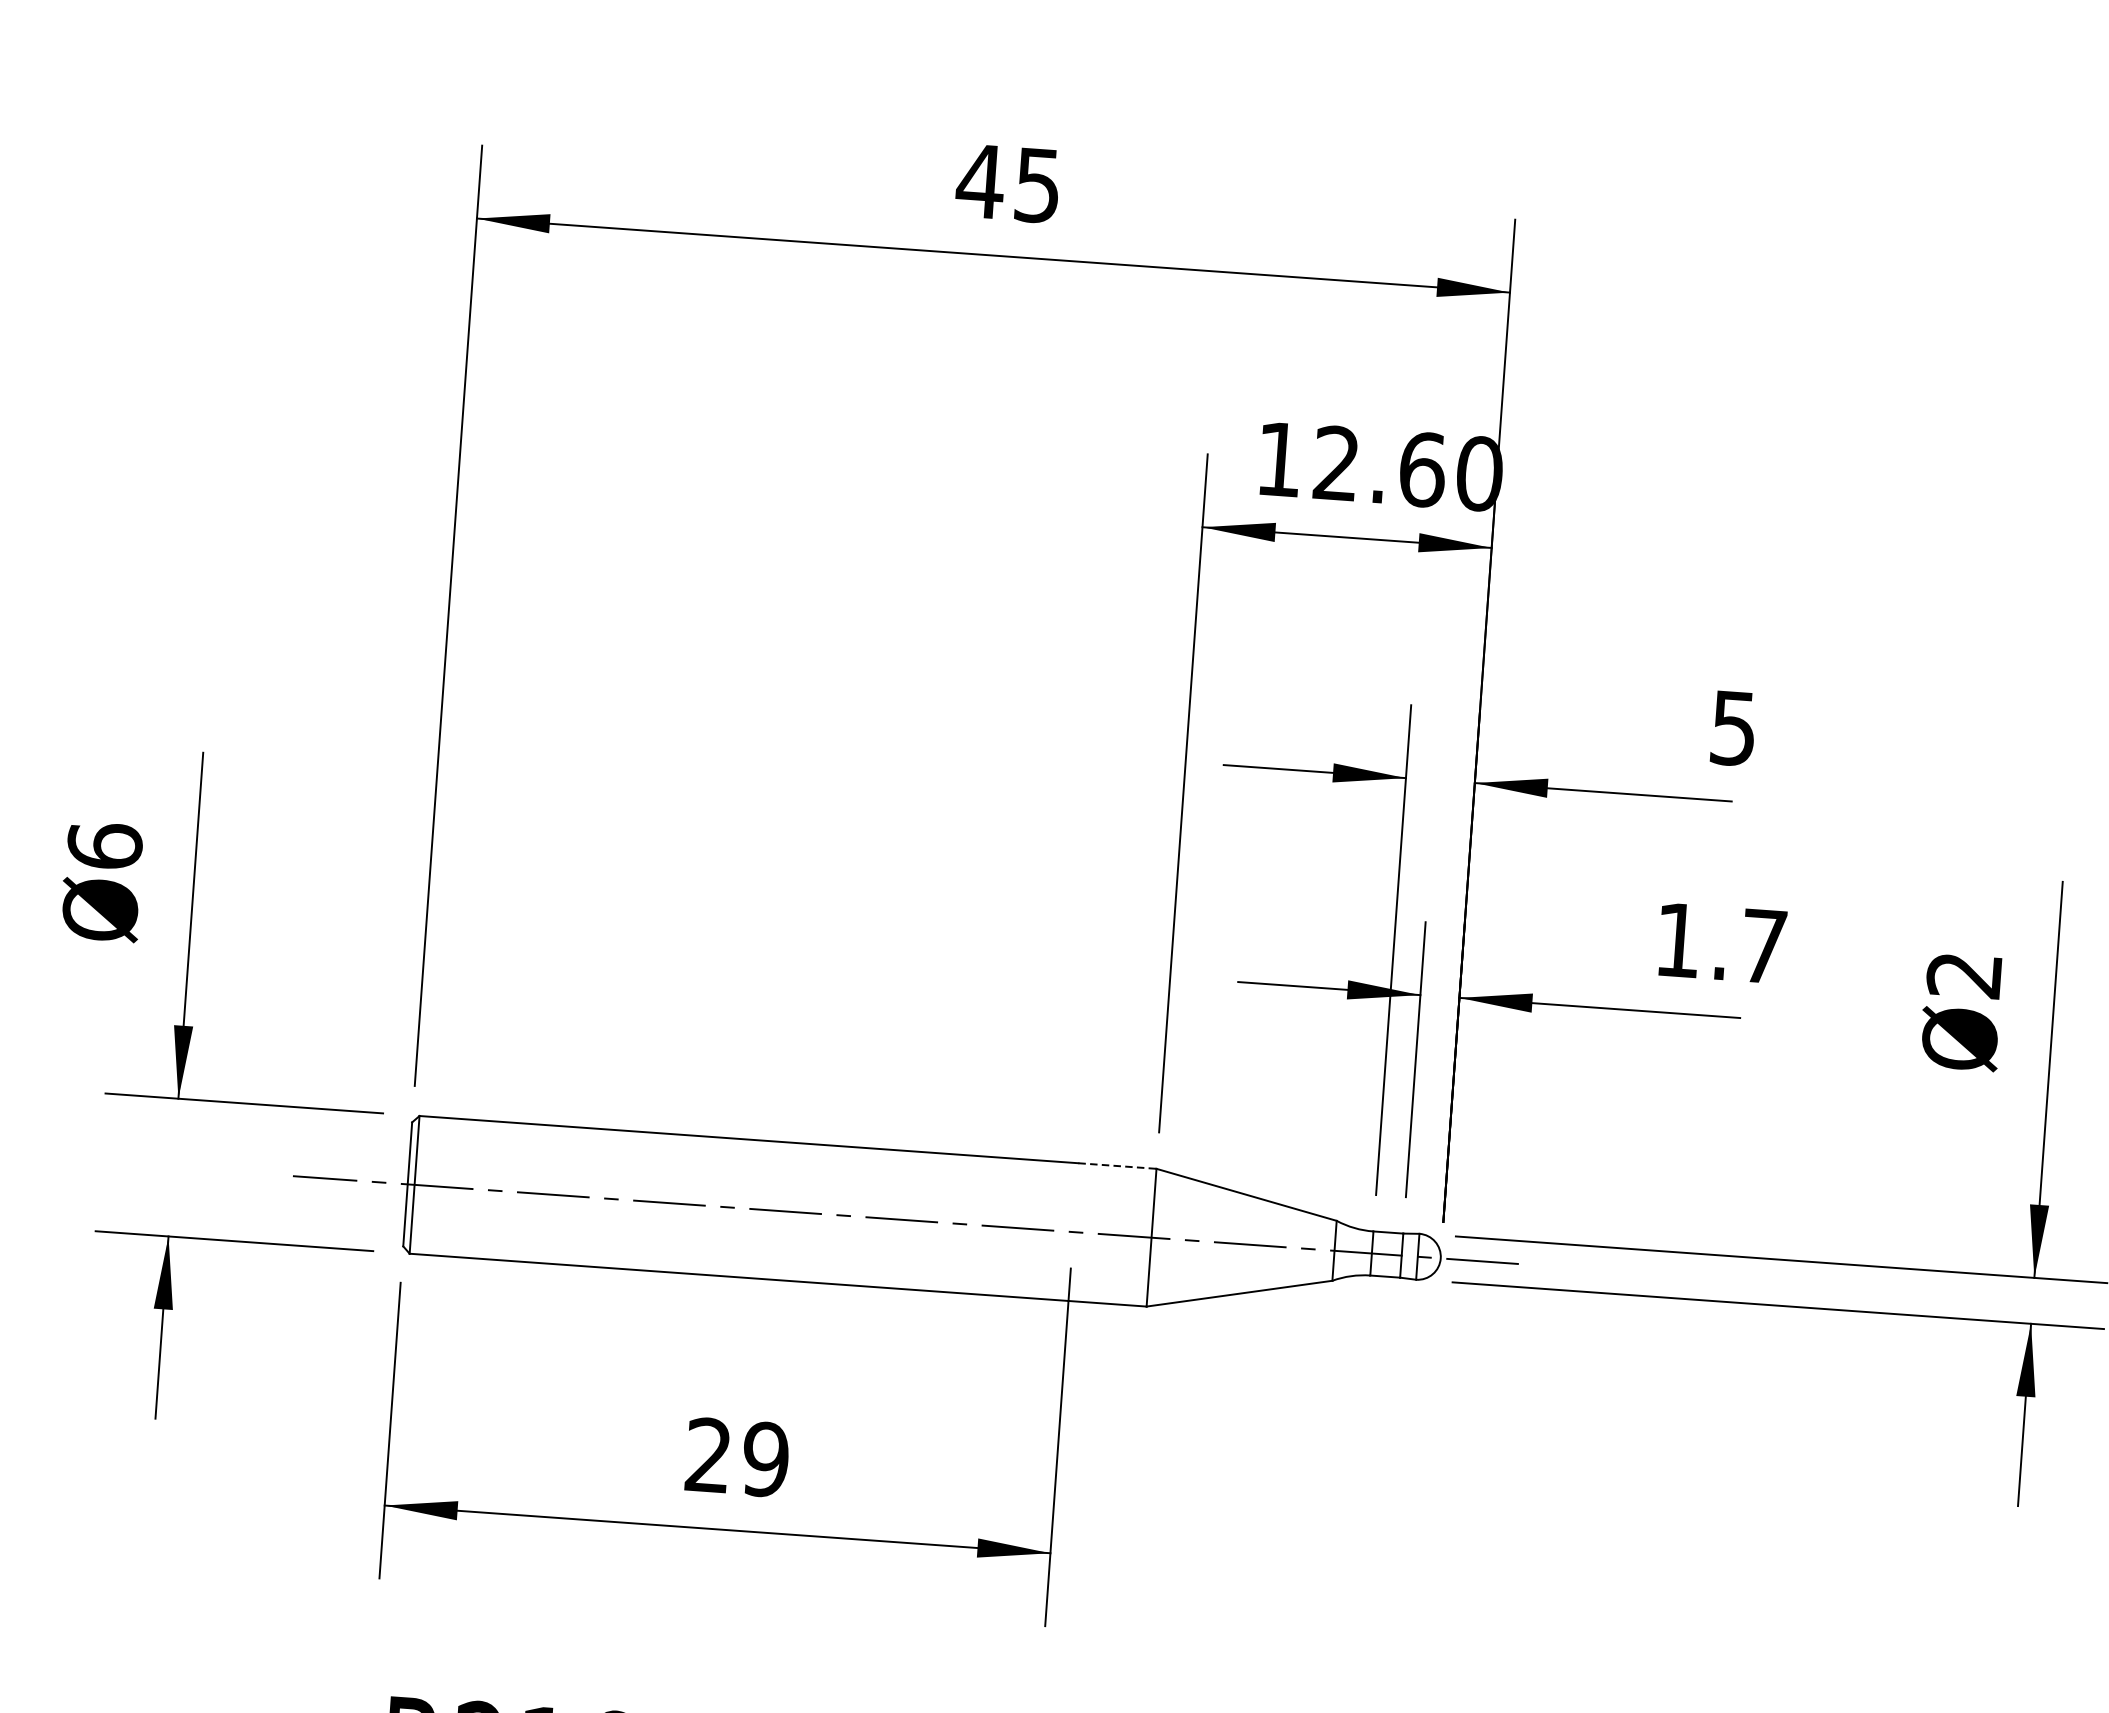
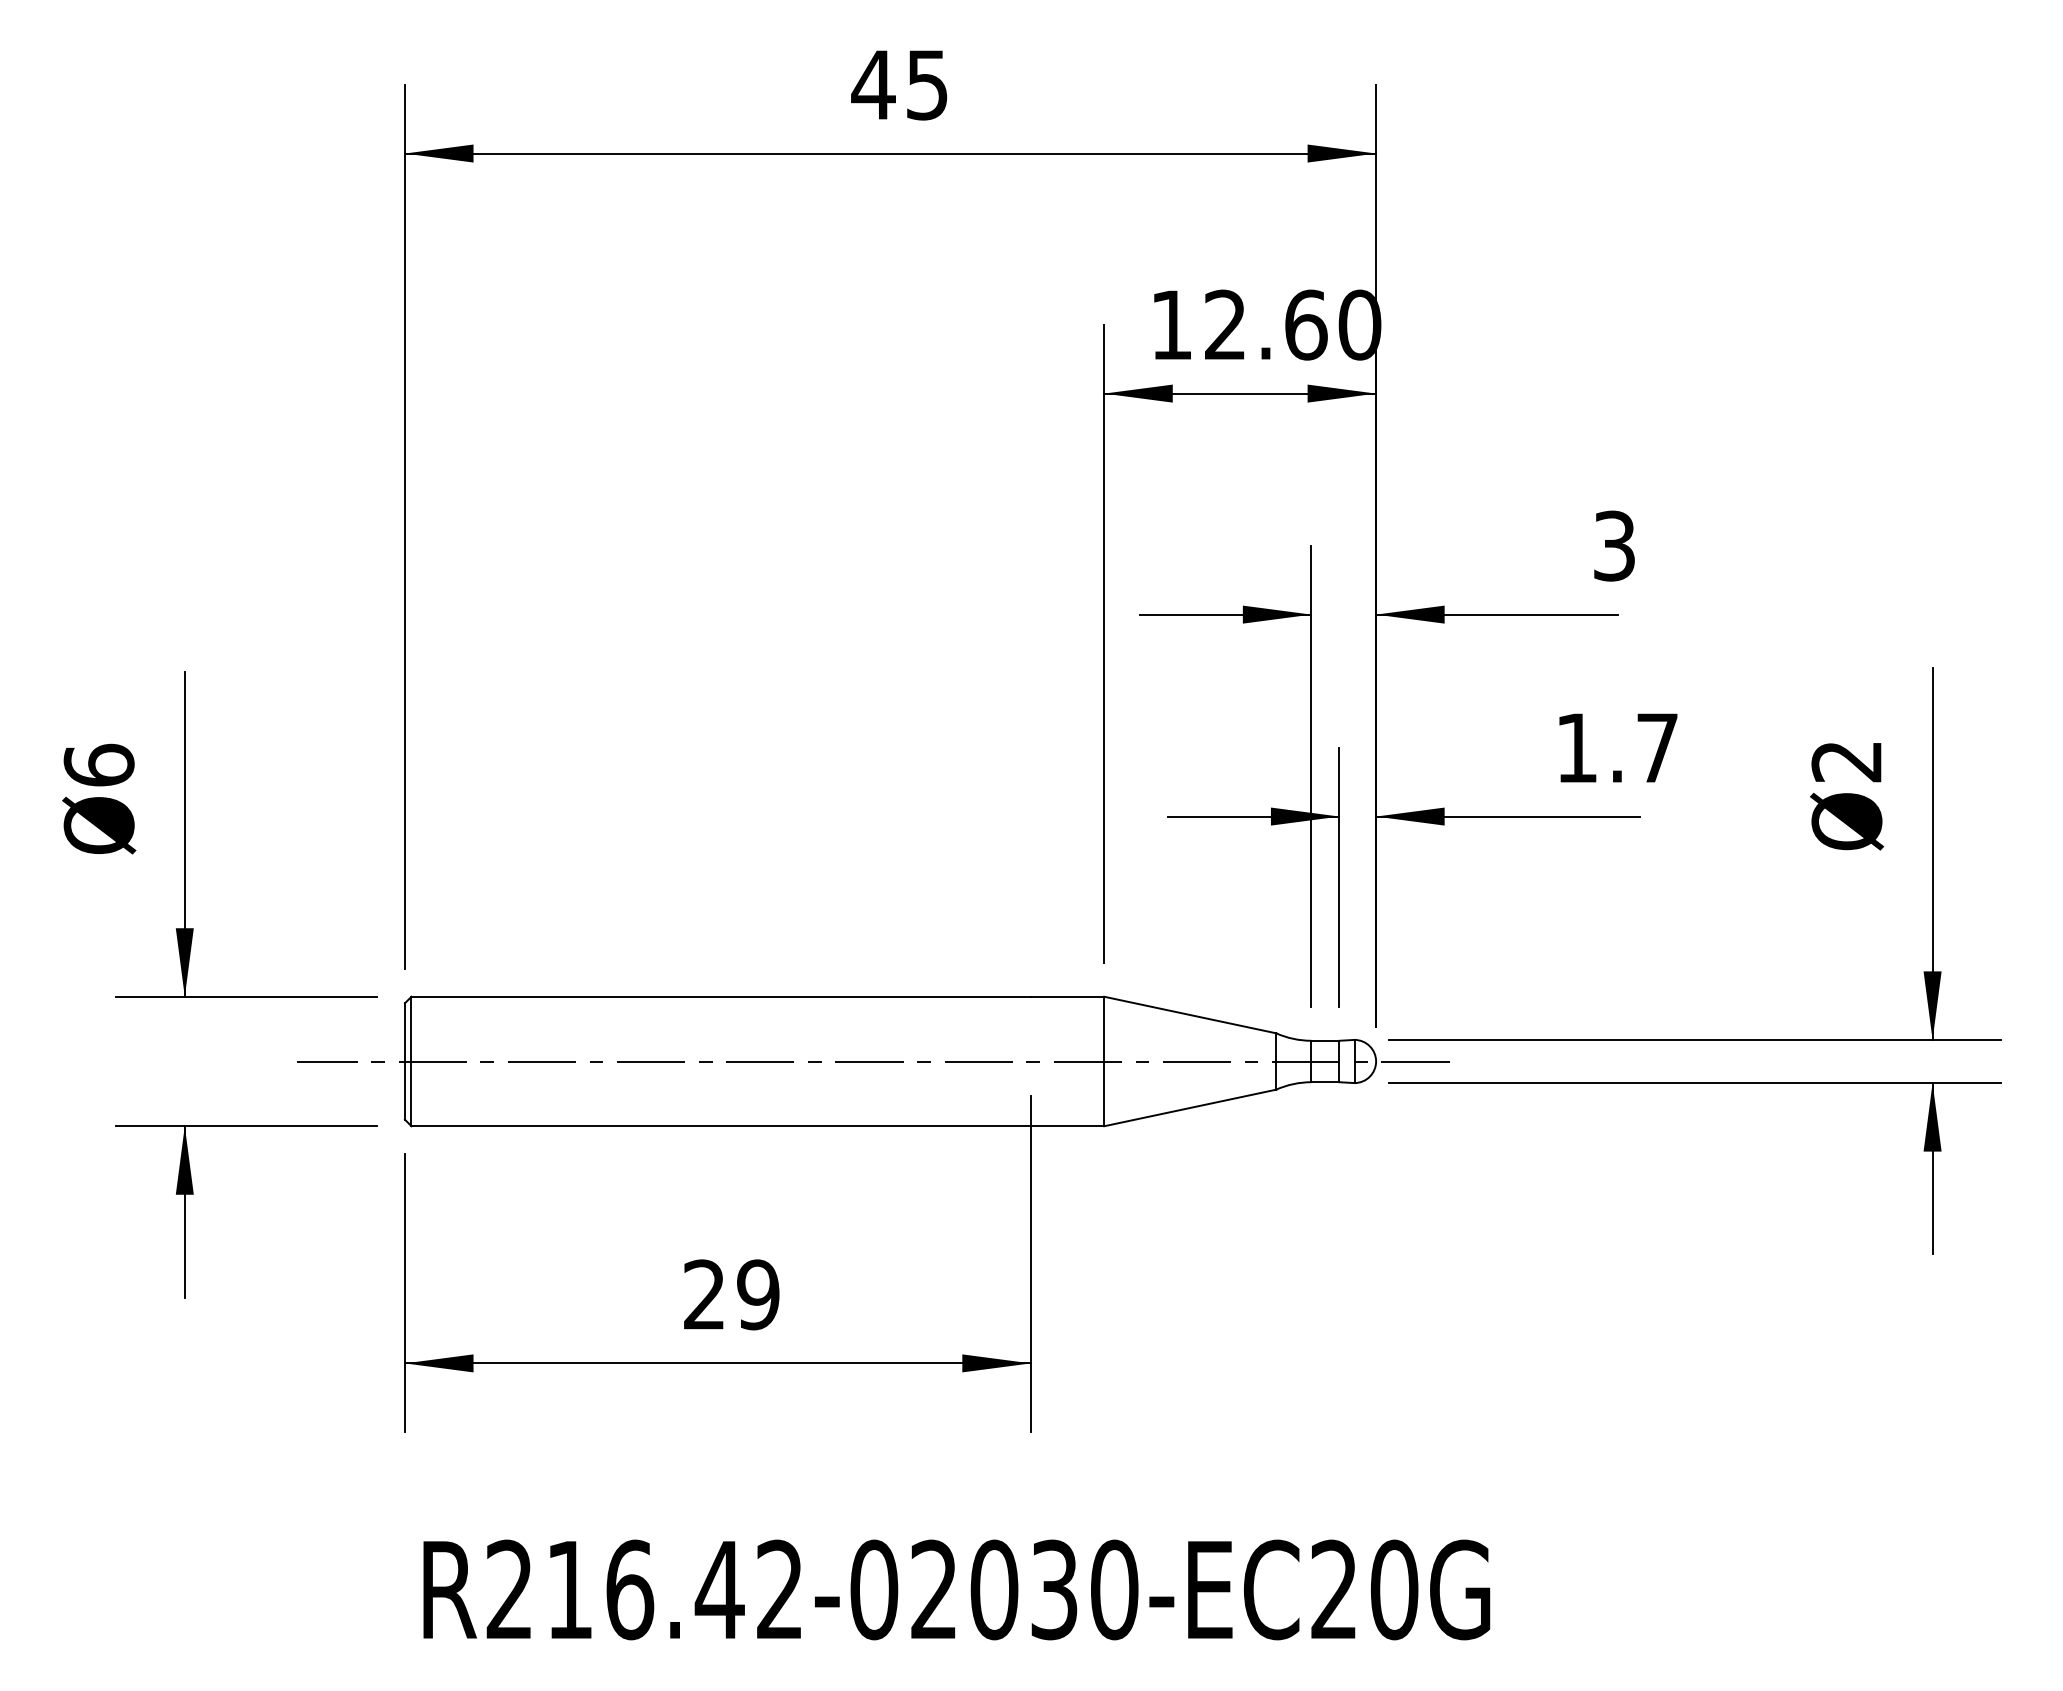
text: (1733, 727) -> (1614, 545), 5 -> 3
line: (1117, 1165) -> (1067, 996), dashed -> solid

